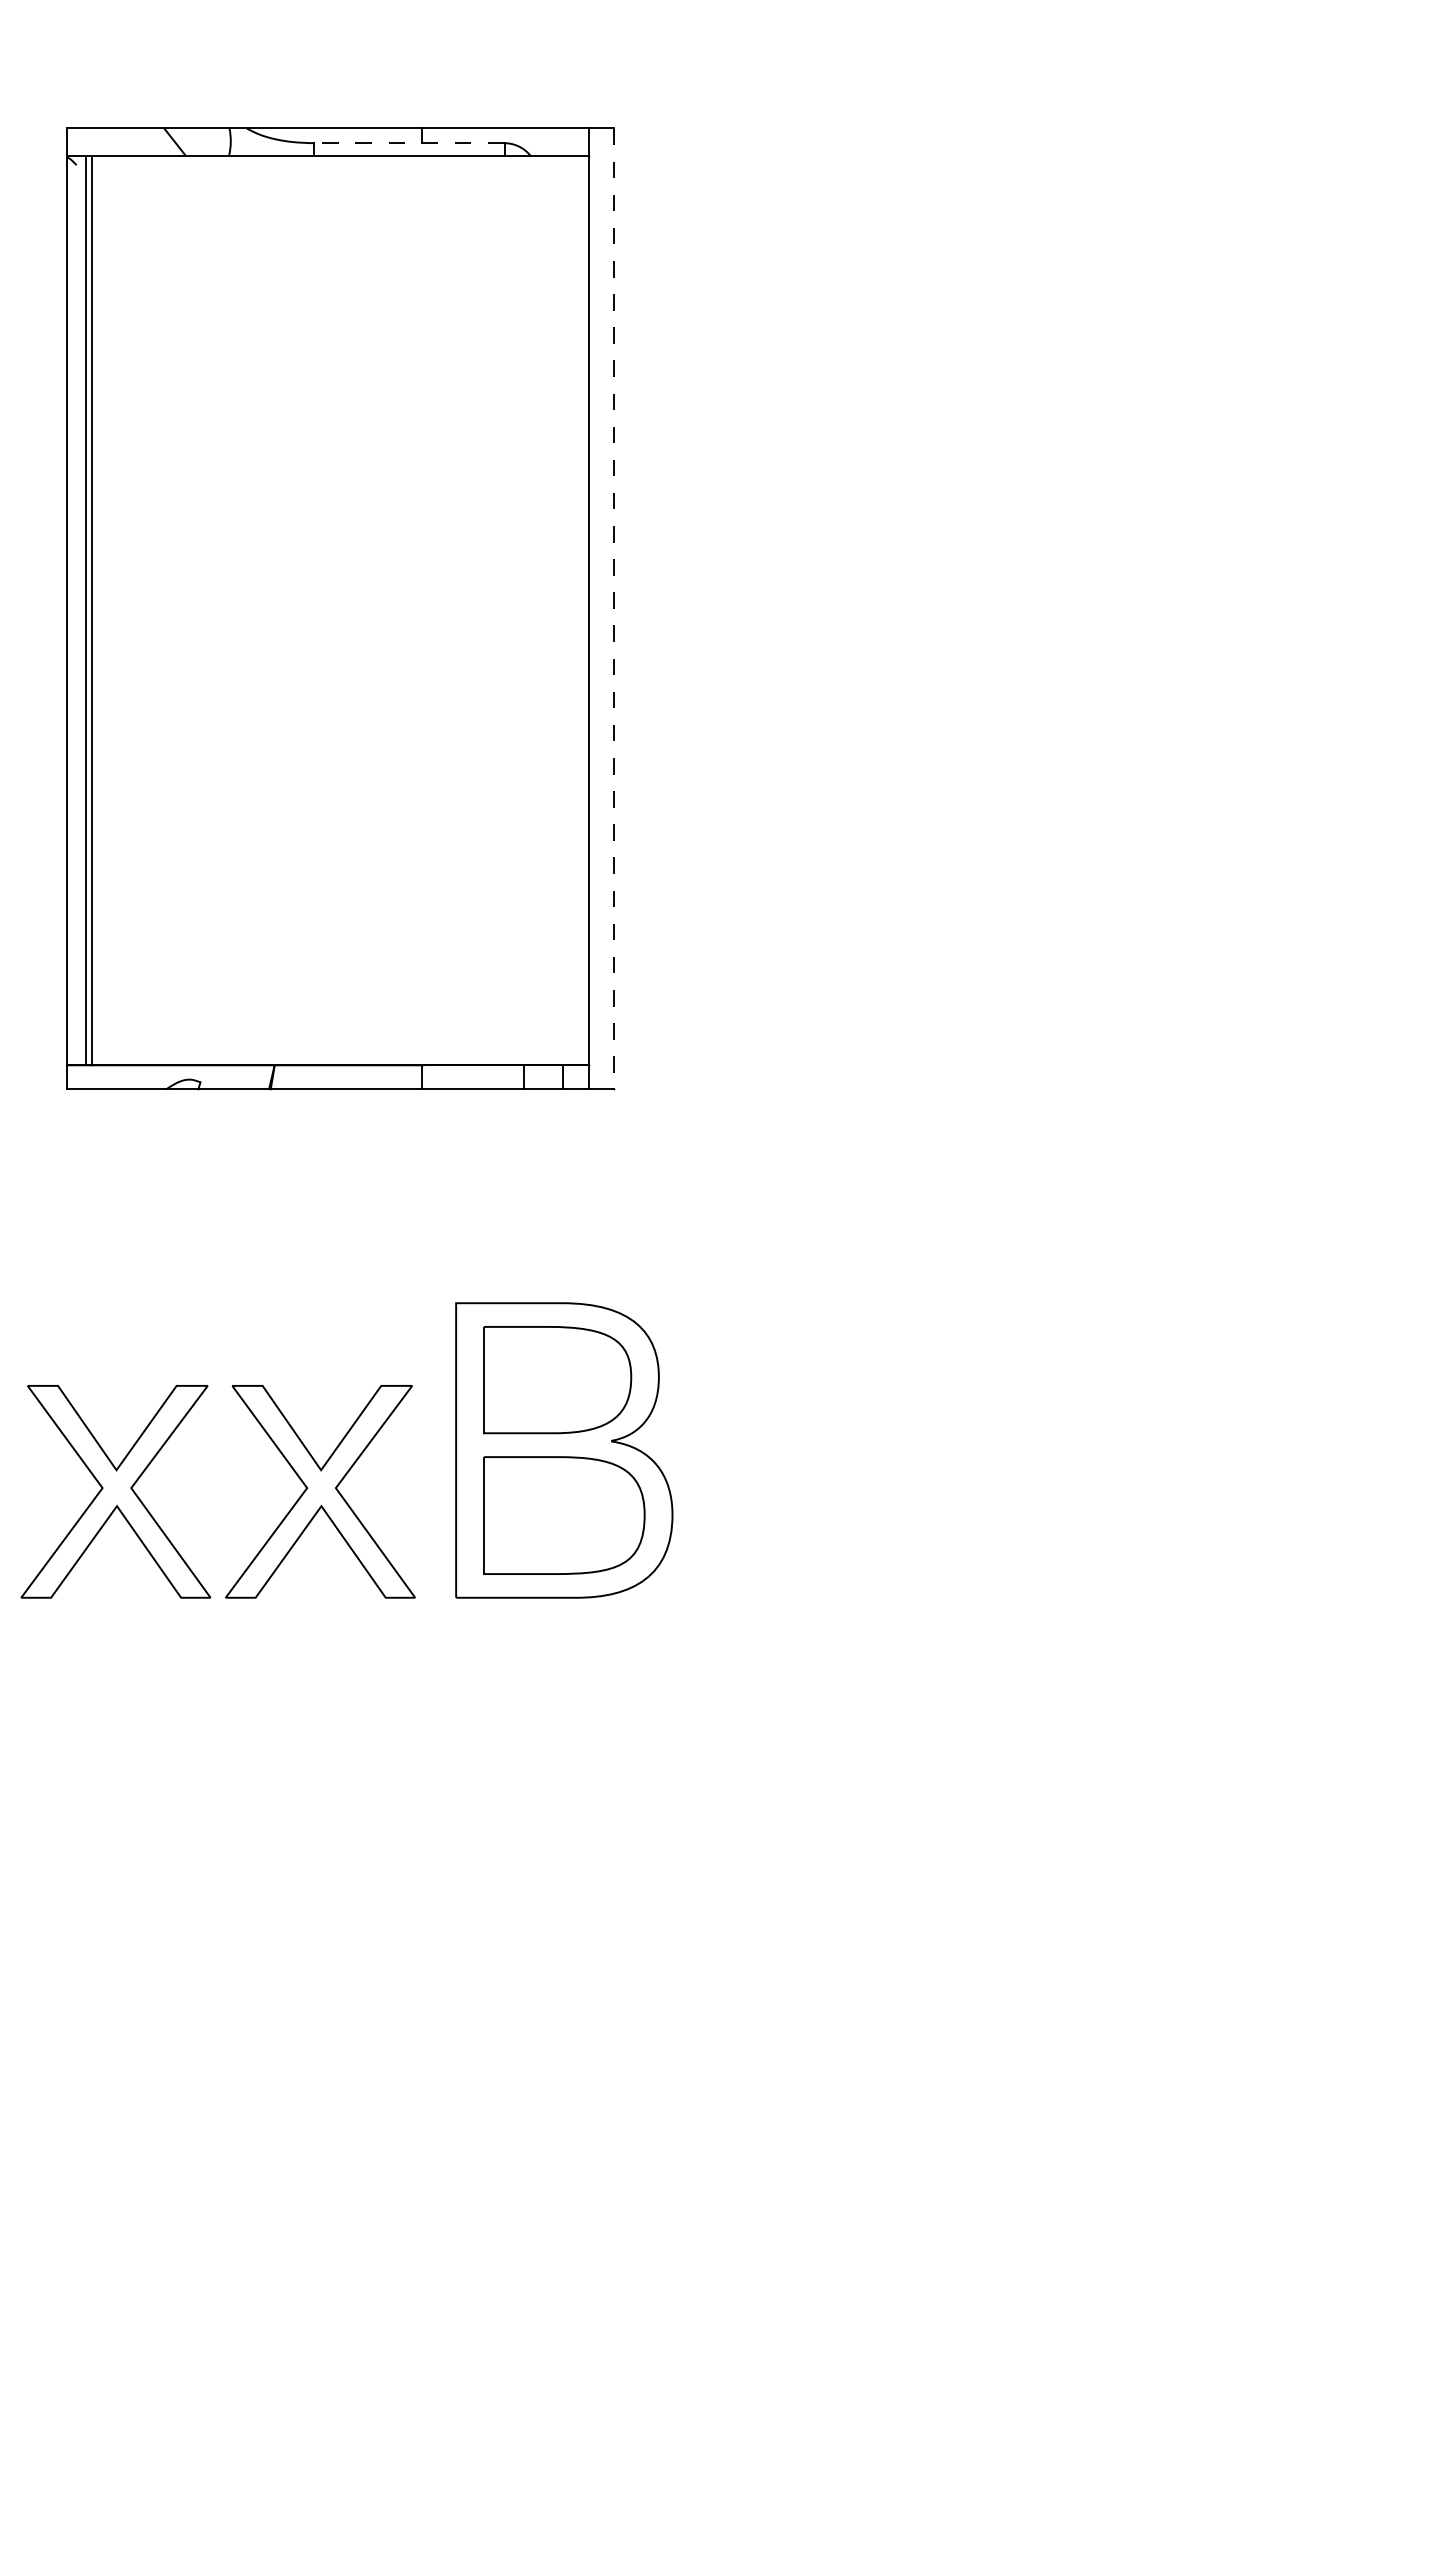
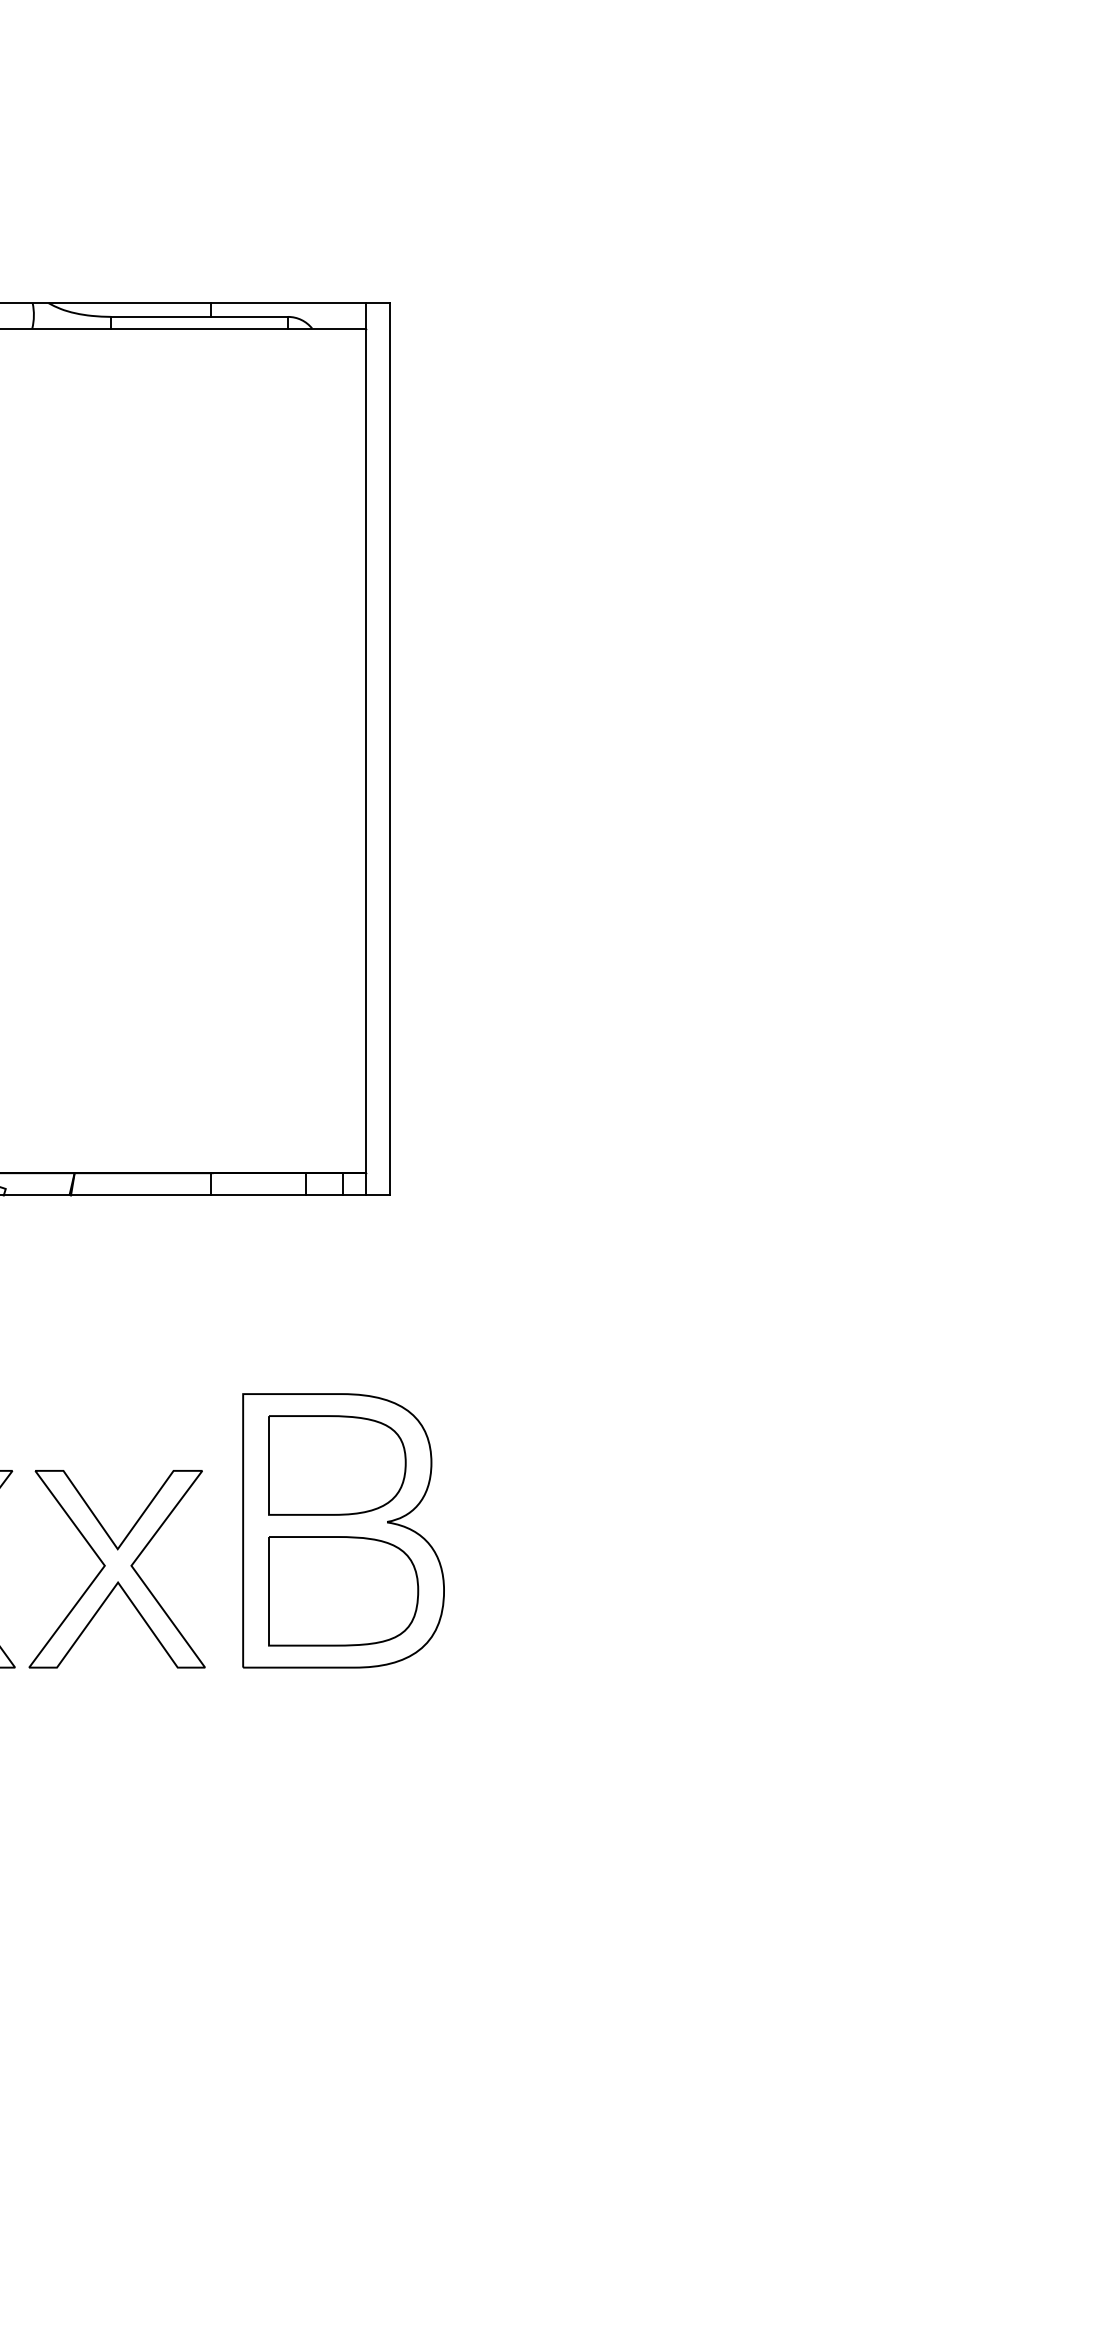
line: (408, 143) -> (198, 317), dashed -> solid
line: (613, 609) -> (389, 749), dashed -> solid

